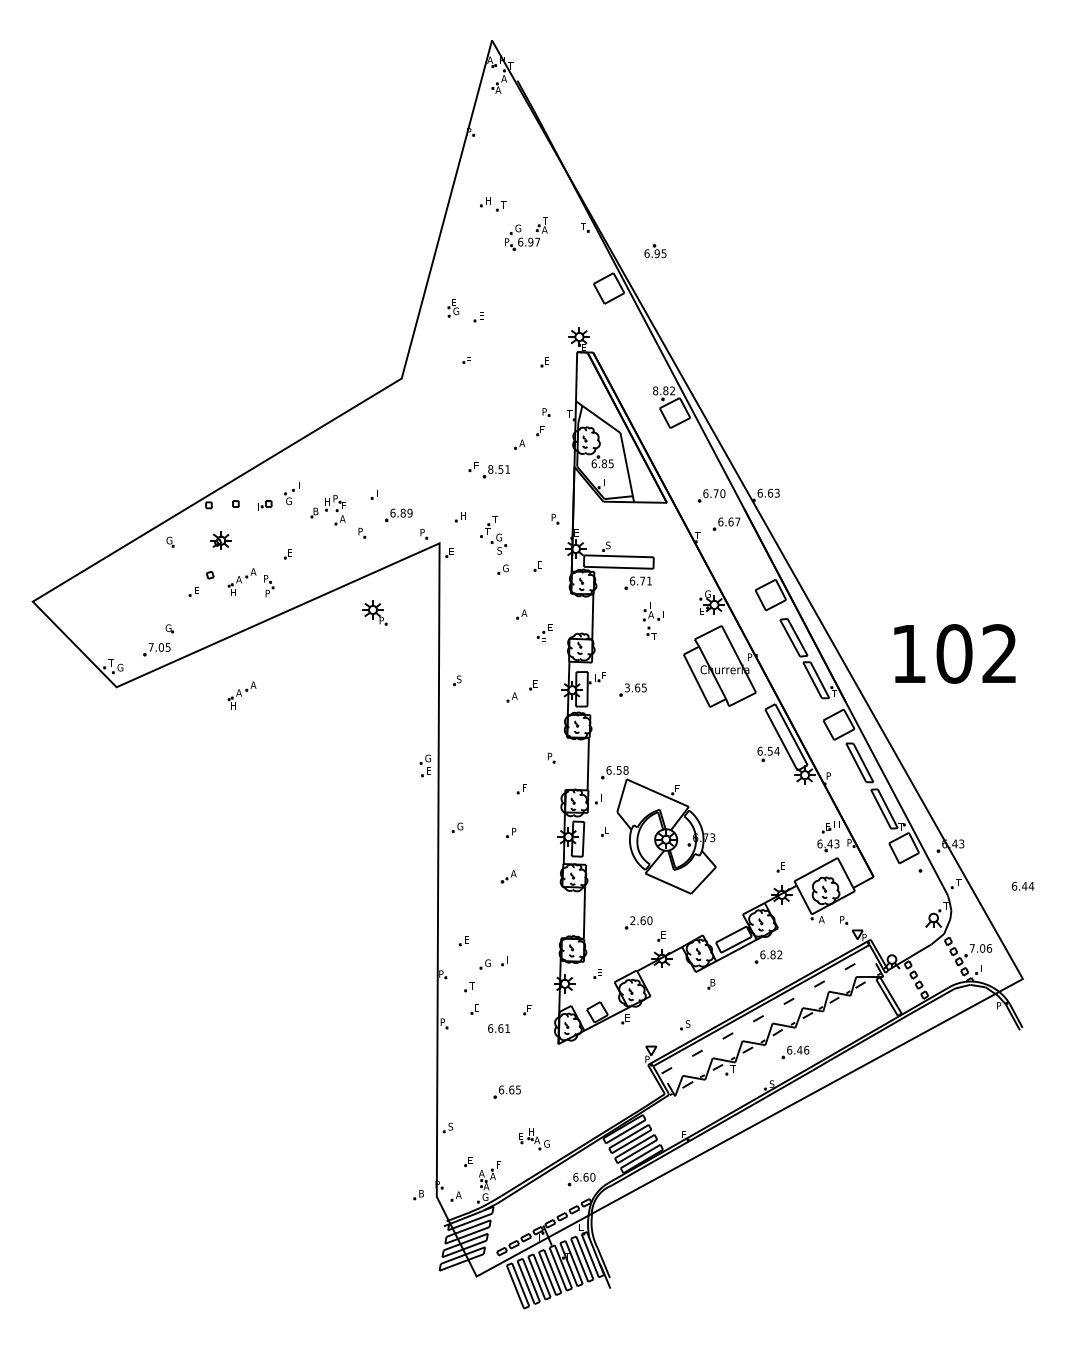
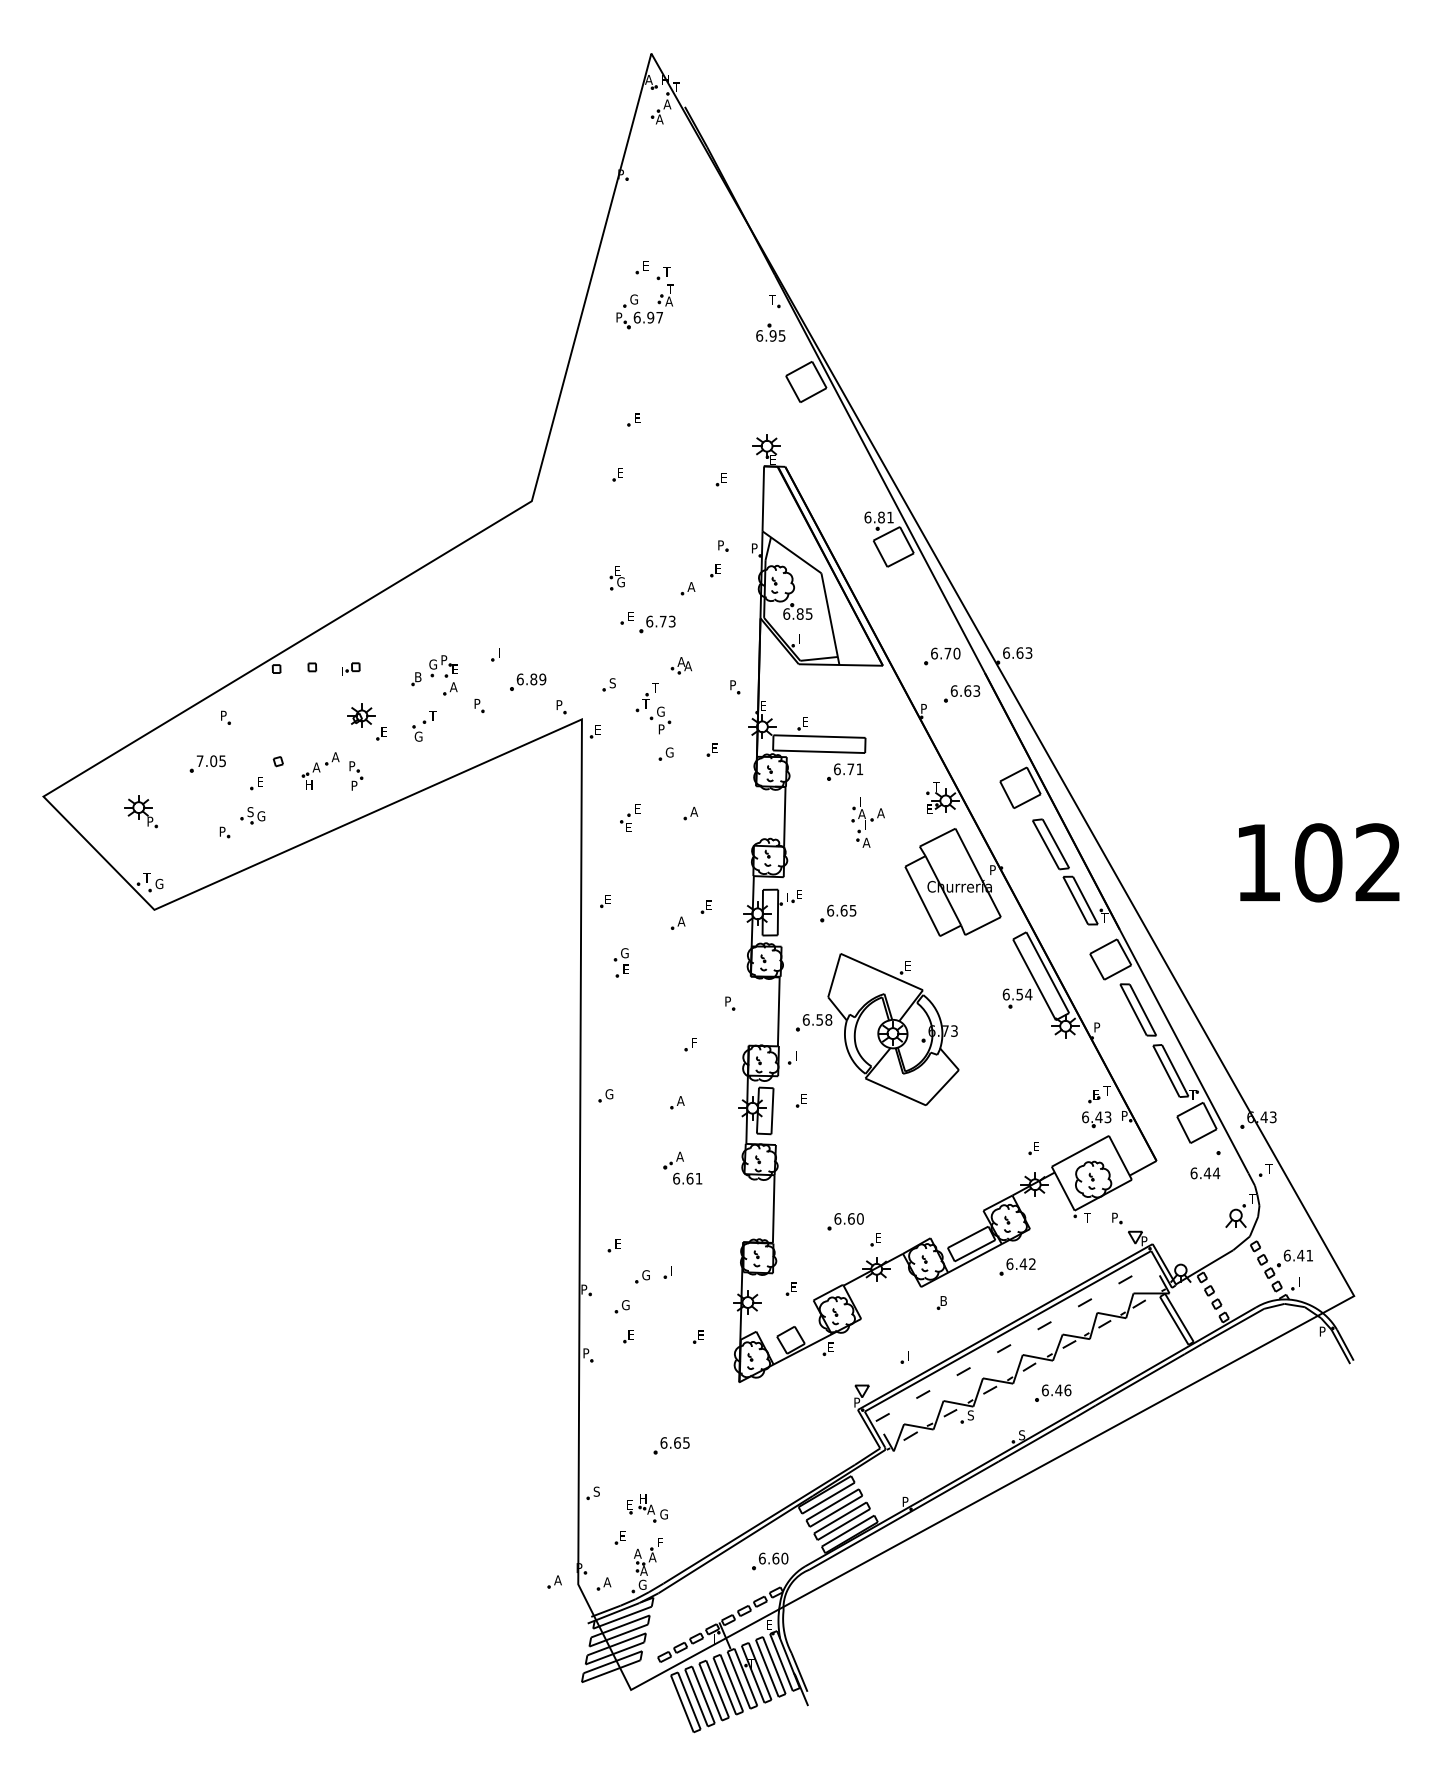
text: (488, 200) -> (646, 265), H -> E
part: (523, 238) -> (640, 312), moved
part: (655, 251) -> (770, 332), moved
part: (452, 308) -> (616, 578), moved
text: (663, 390) -> (878, 517), 8.82 -> 6.81
text: (569, 414) -> (754, 548), T -> P
text: (498, 469) -> (660, 621), 8.51 -> 6.73
part: (293, 493) -> (424, 726), moved
text: (326, 501) -> (432, 664), H -> G
part: (514, 502) -> (680, 665), added
text: (462, 516) -> (612, 683), H -> S
text: (737, 521) -> (976, 690), 6.67 -> 6.63
text: (697, 535) -> (923, 708), T -> P
text: (169, 540) -> (224, 715), G -> P
part: (220, 540) -> (361, 715), moved
text: (608, 545) -> (805, 722), S -> E
text: (499, 550) -> (661, 729), S -> P
text: (708, 594) -> (937, 786), G -> T
part: (374, 612) -> (140, 811), moved
text: (665, 614) -> (880, 813), F -> A
part: (190, 615) -> (252, 815), added
text: (168, 628) -> (223, 831), G -> P
part: (545, 634) -> (630, 817), moved
text: (654, 636) -> (866, 842), T -> A
part: (156, 649) -> (207, 763), moved
text: (955, 653) -> (1319, 862), moved
text: (458, 679) -> (607, 899), S -> E
text: (627, 687) -> (830, 910), 3.65 -> 6.65
part: (242, 695) -> (320, 920), removed
part: (424, 765) -> (620, 962), moved
text: (836, 823) -> (1107, 1090), H -> T
text: (514, 831) -> (680, 1100), P -> A
part: (666, 836) -> (893, 1029), moved
text: (1023, 886) -> (1205, 1173), moved
text: (821, 919) -> (1087, 1217), A -> T
text: (632, 920) -> (837, 1218), 2.60 -> 6.60
text: (980, 948) -> (1298, 1255), 7.06 -> 6.41
text: (773, 955) -> (1023, 1264), 6.82 -> 6.42
text: (472, 986) -> (625, 1305), T -> G
text: (687, 1023) -> (910, 1355), S -> I
text: (498, 1028) -> (687, 1178), moved
text: (733, 1069) -> (970, 1415), T -> S
text: (683, 1134) -> (905, 1501), F -> P
part: (534, 1139) -> (647, 1508), moved
text: (421, 1193) -> (557, 1580), B -> A

